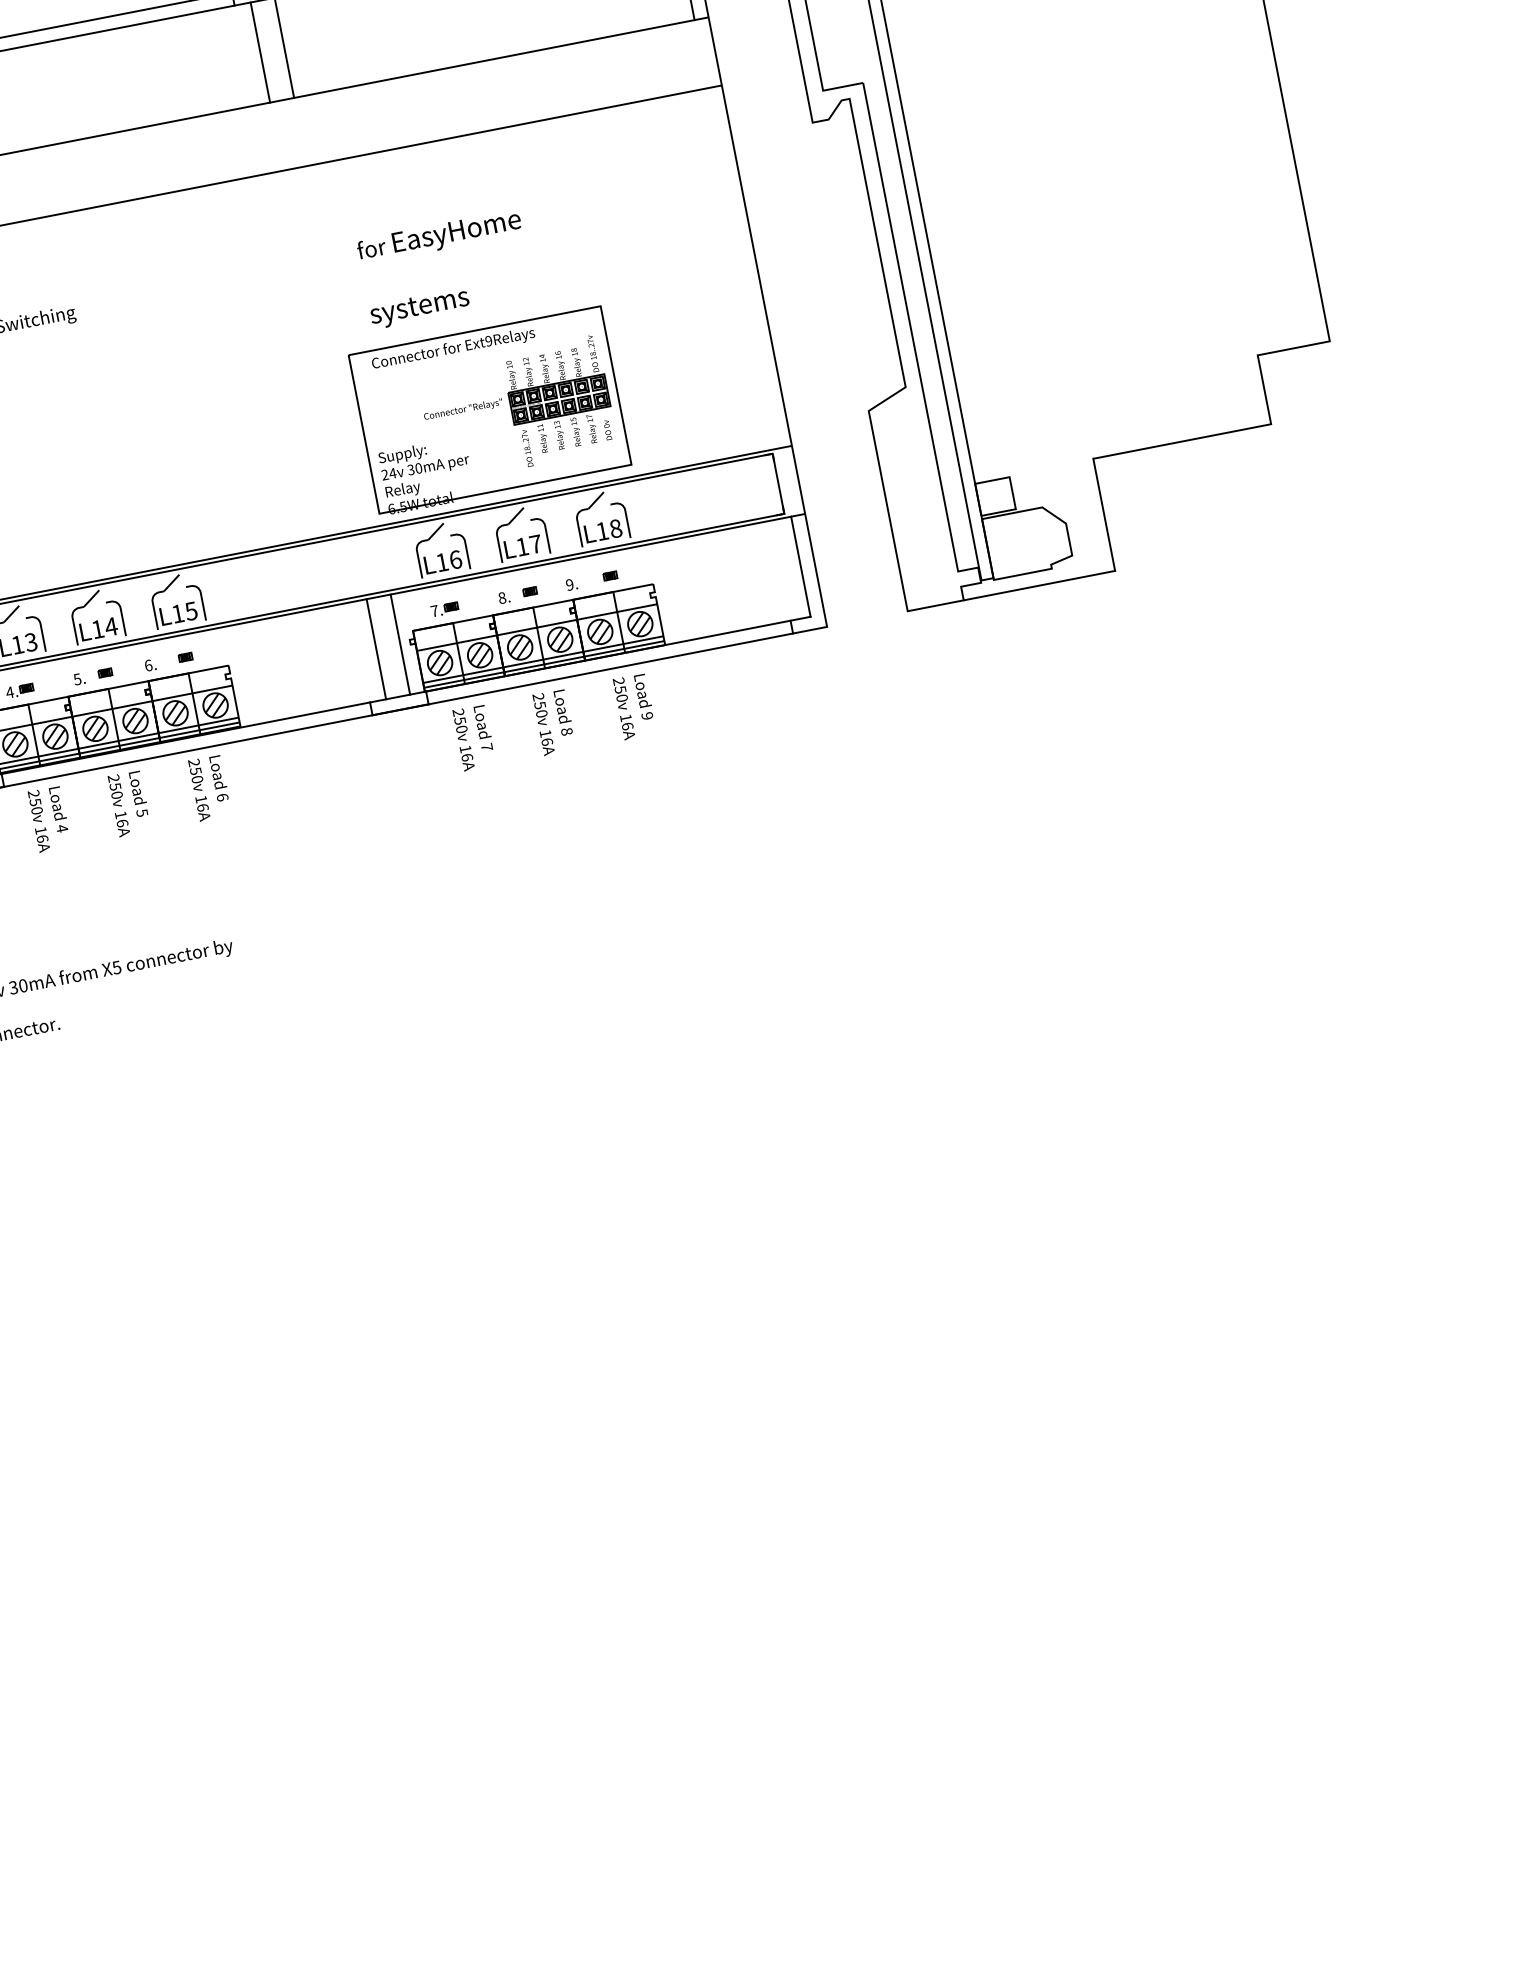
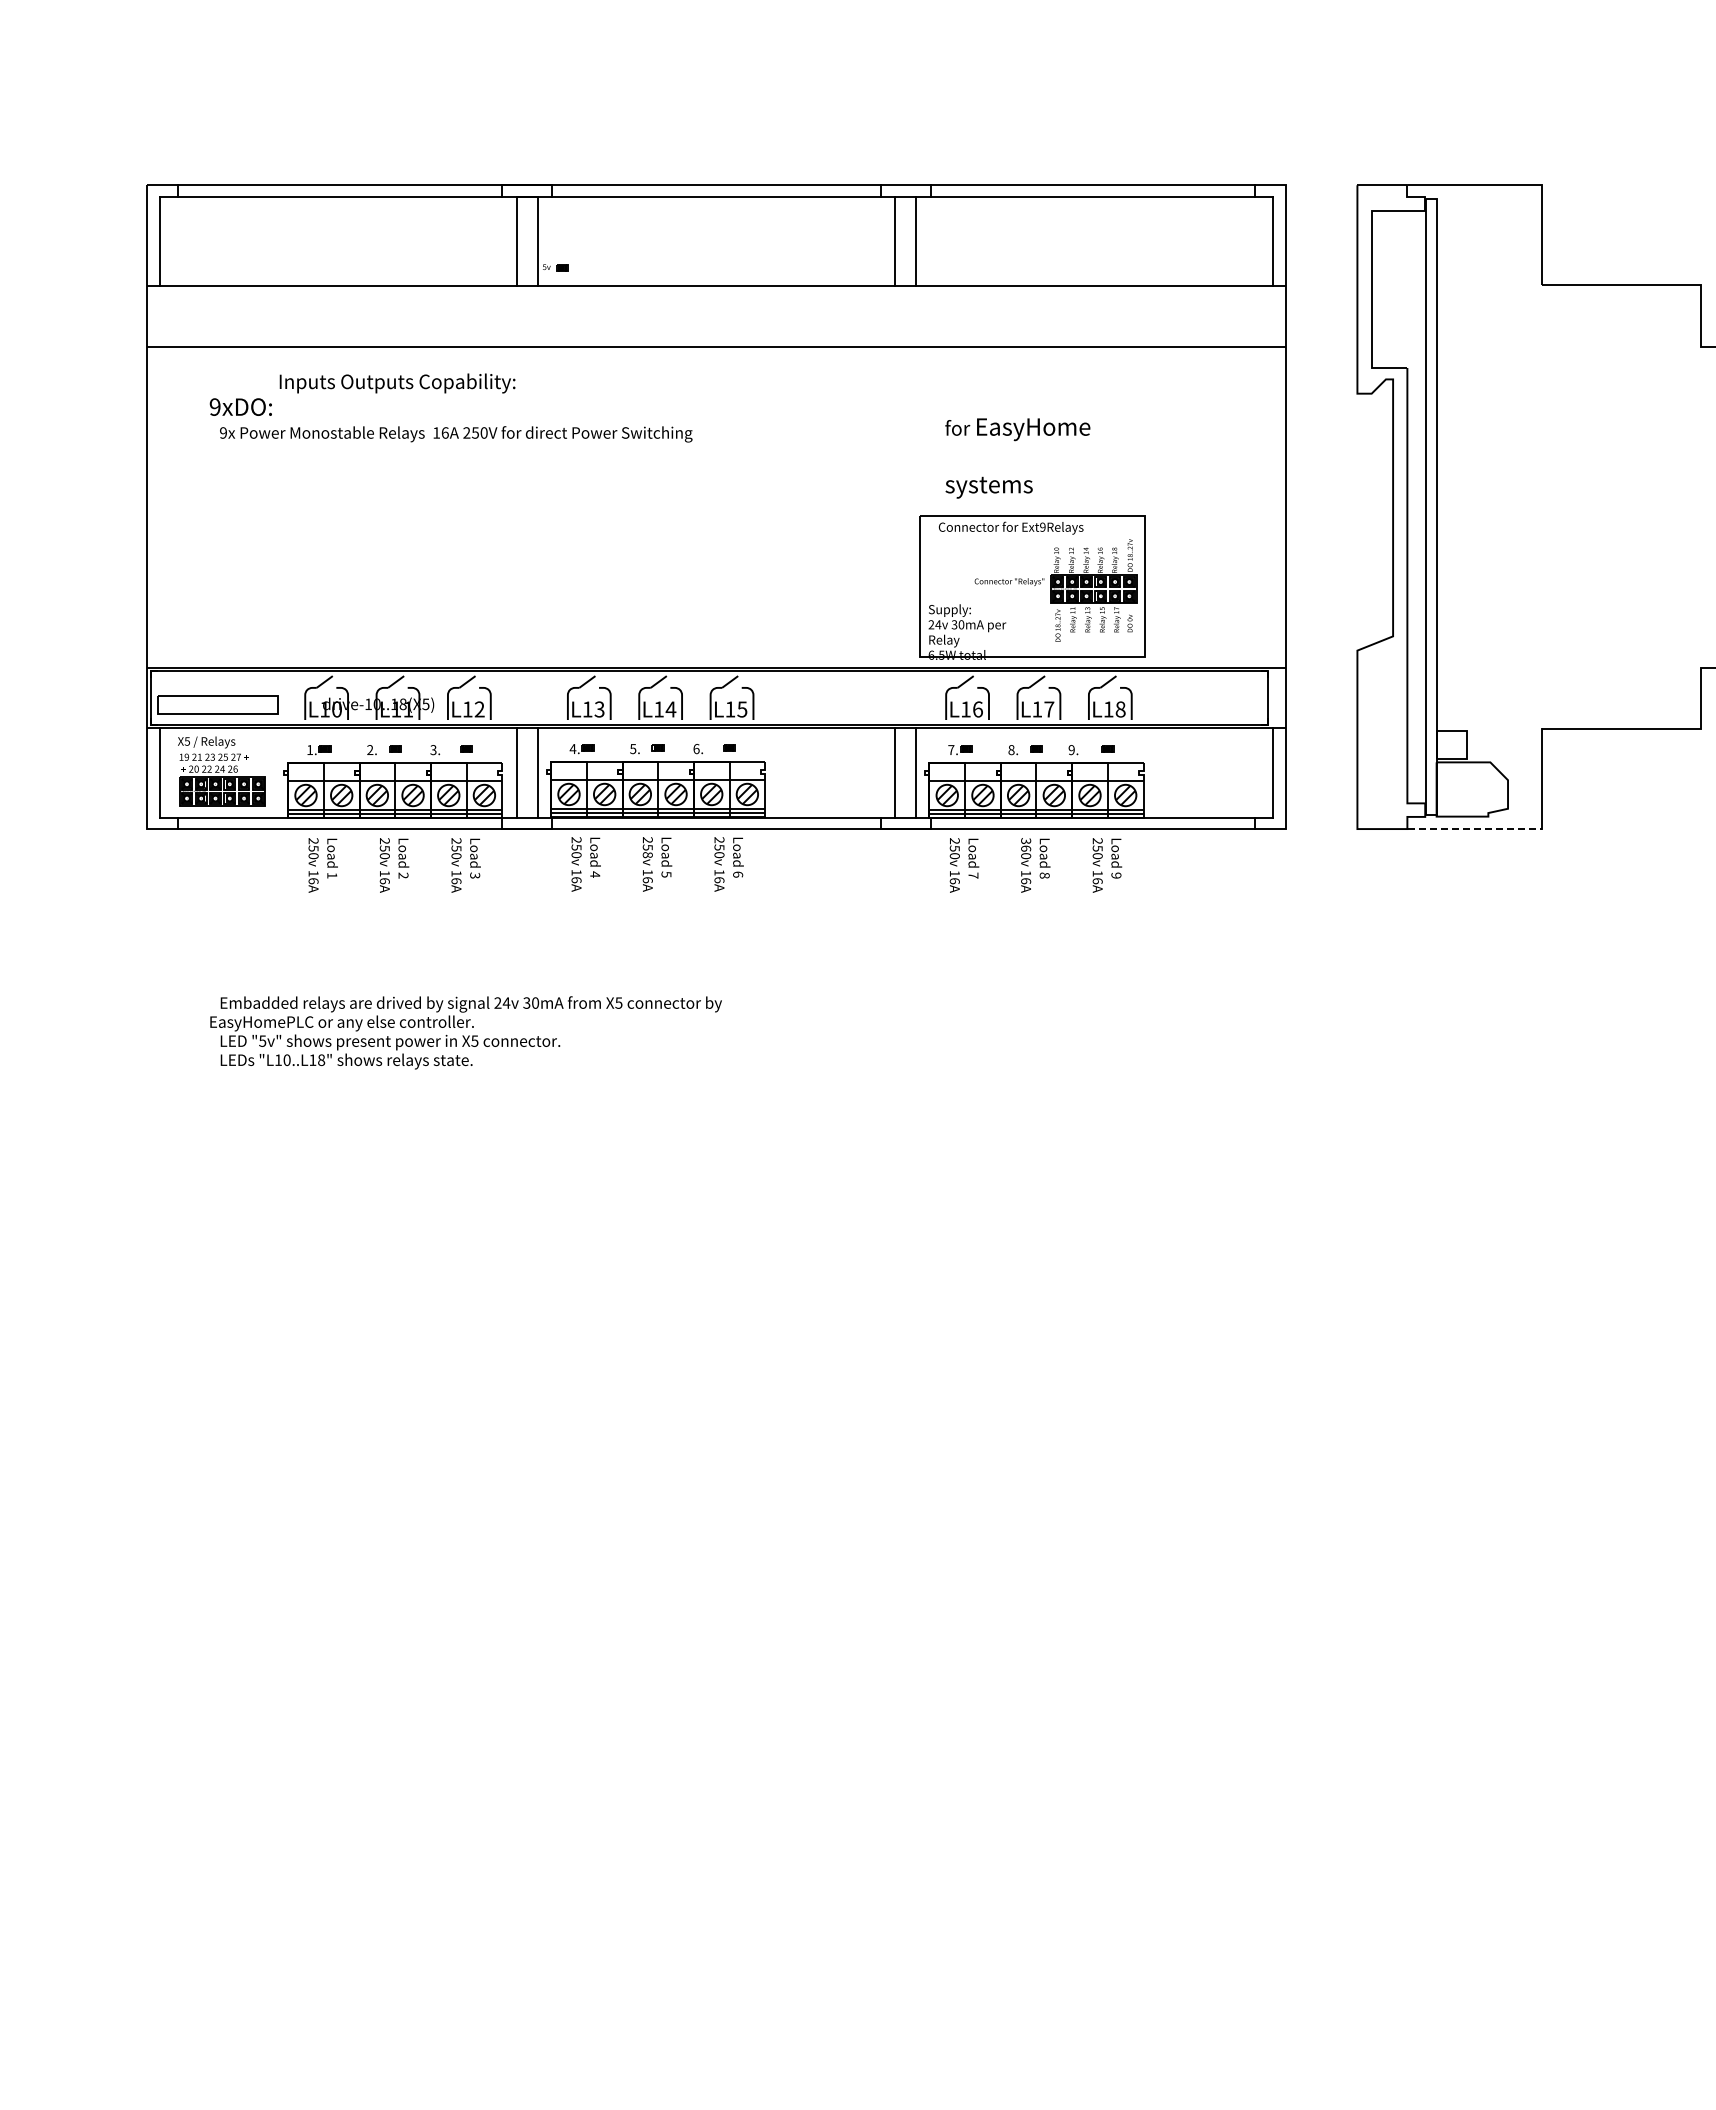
line: (1040, 585) -> (1475, 829), solid -> dashed
text: (539, 700) -> (1026, 844), 250v -> 360v
text: (116, 795) -> (647, 855), 250v -> 258v

